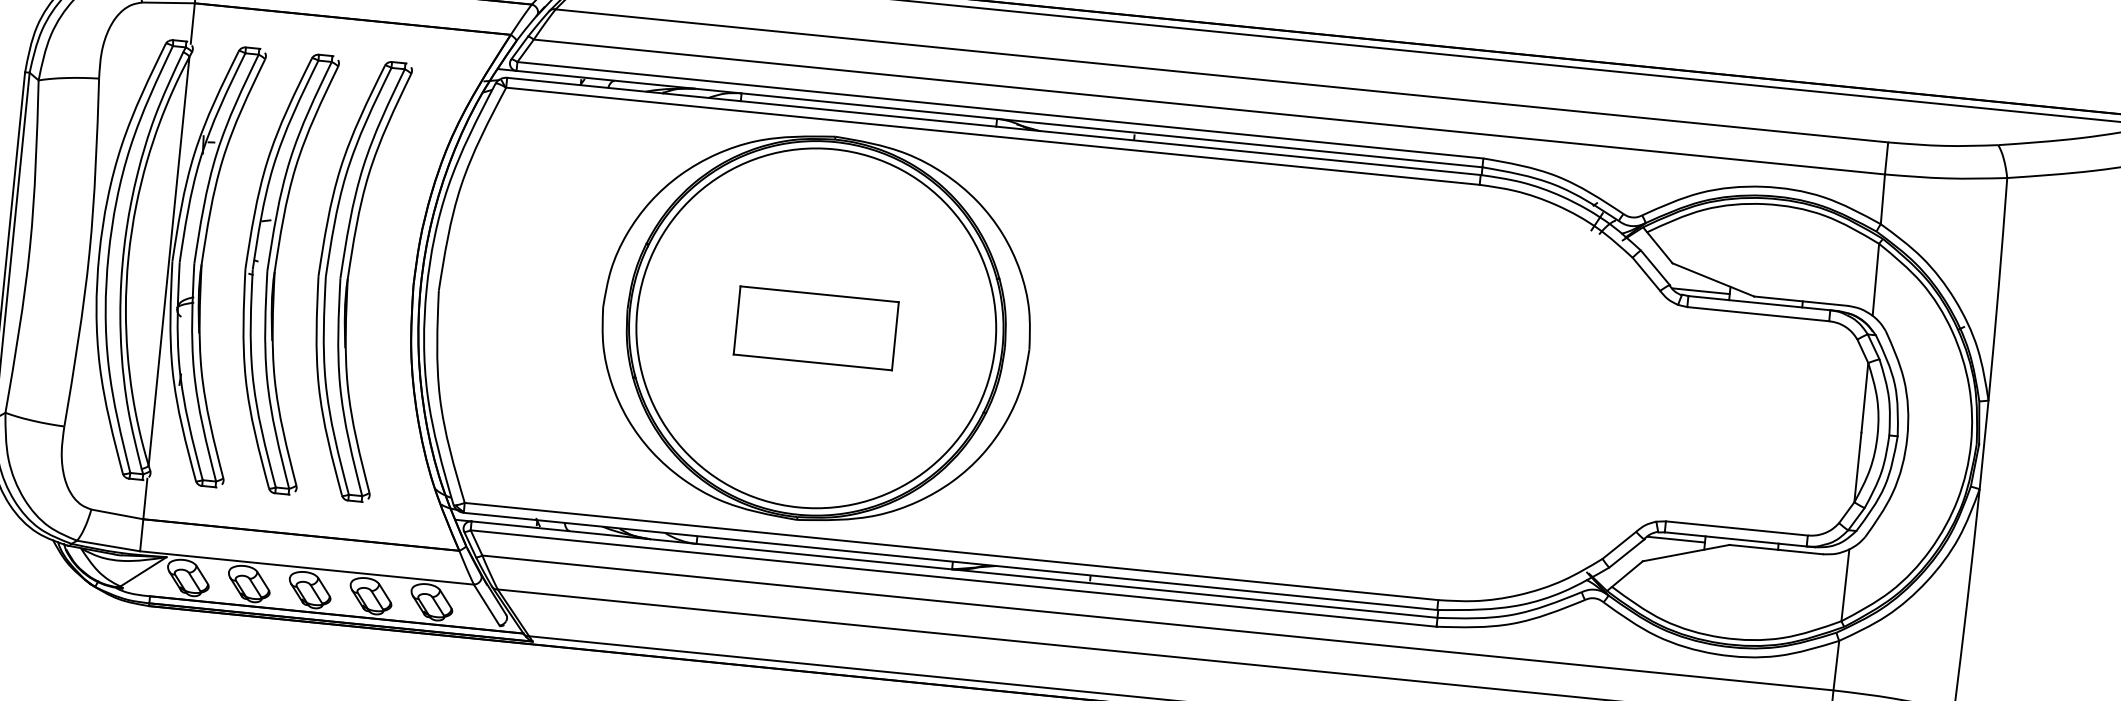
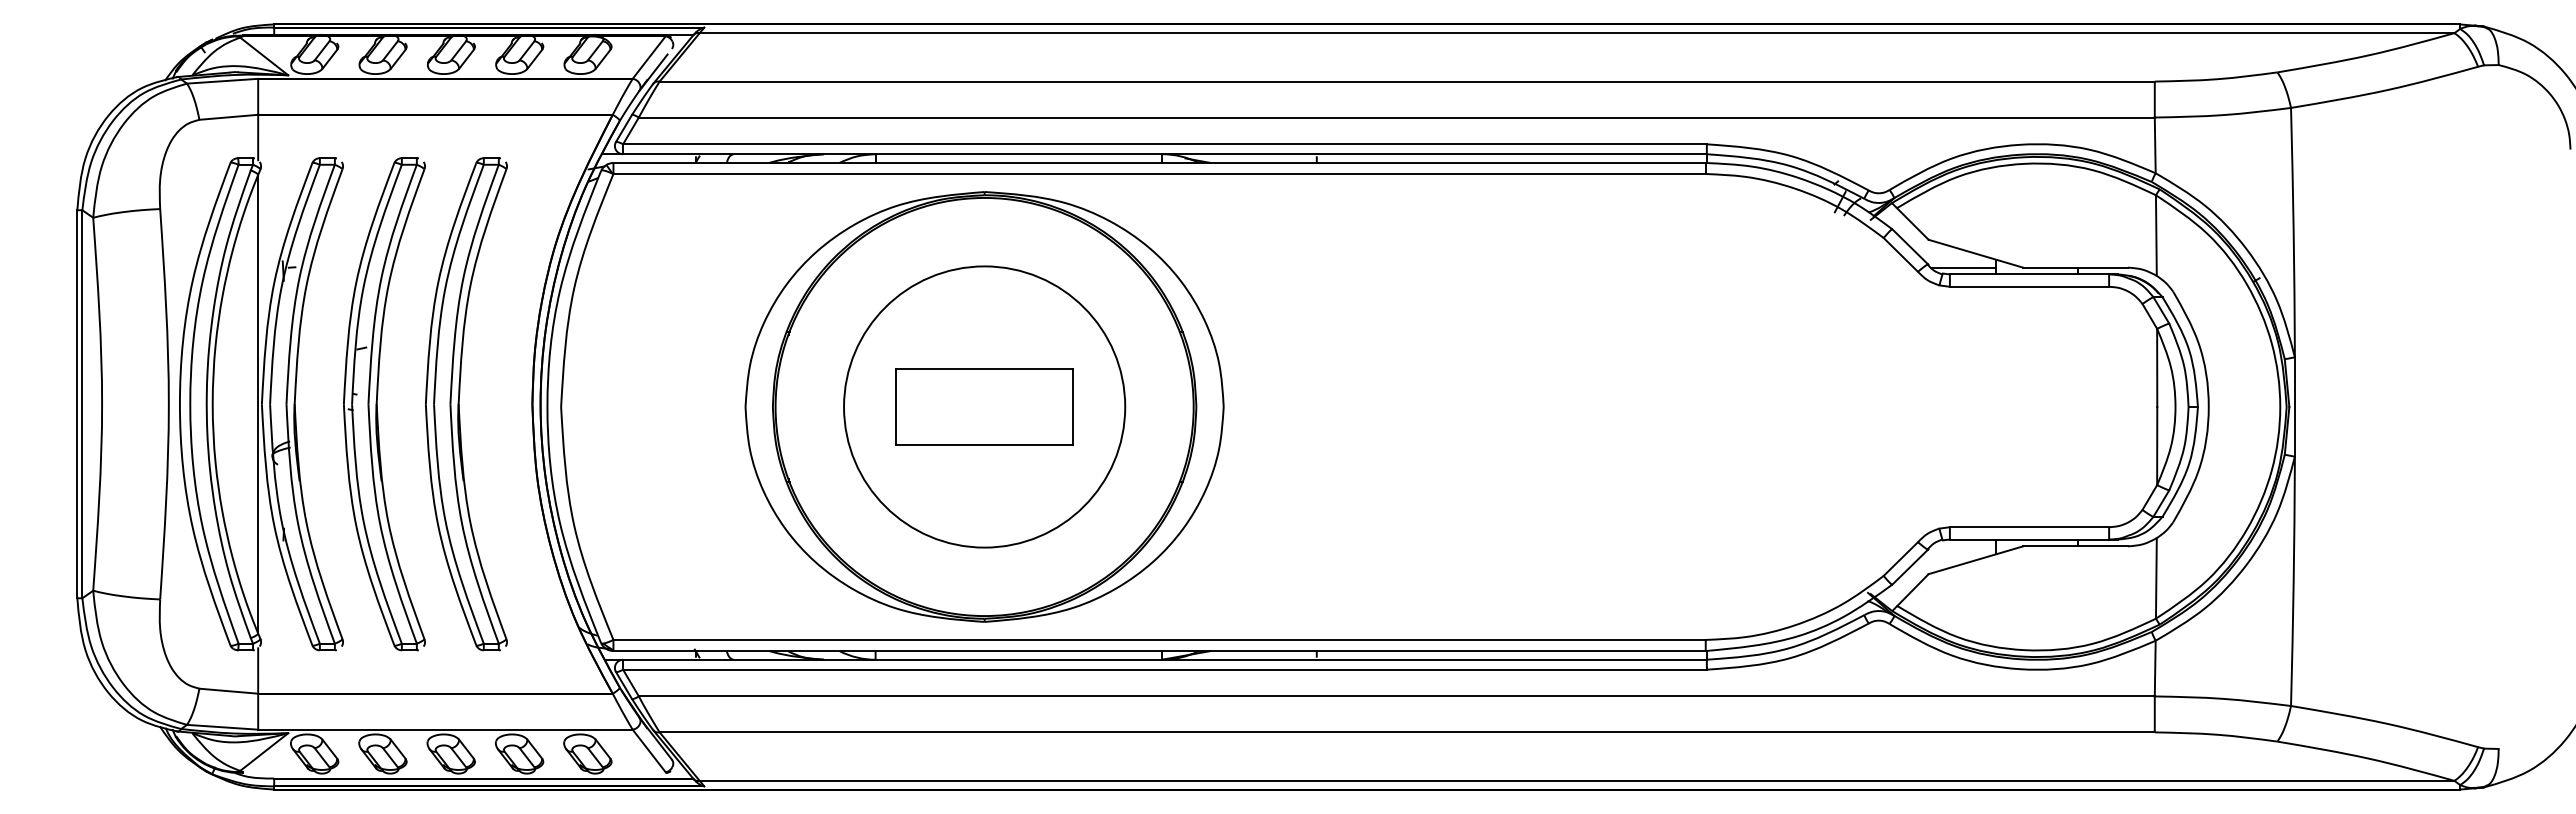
circle: (816, 327) -> (984, 406), size x0.7
line: (1675, 539) -> (1962, 546), removed

